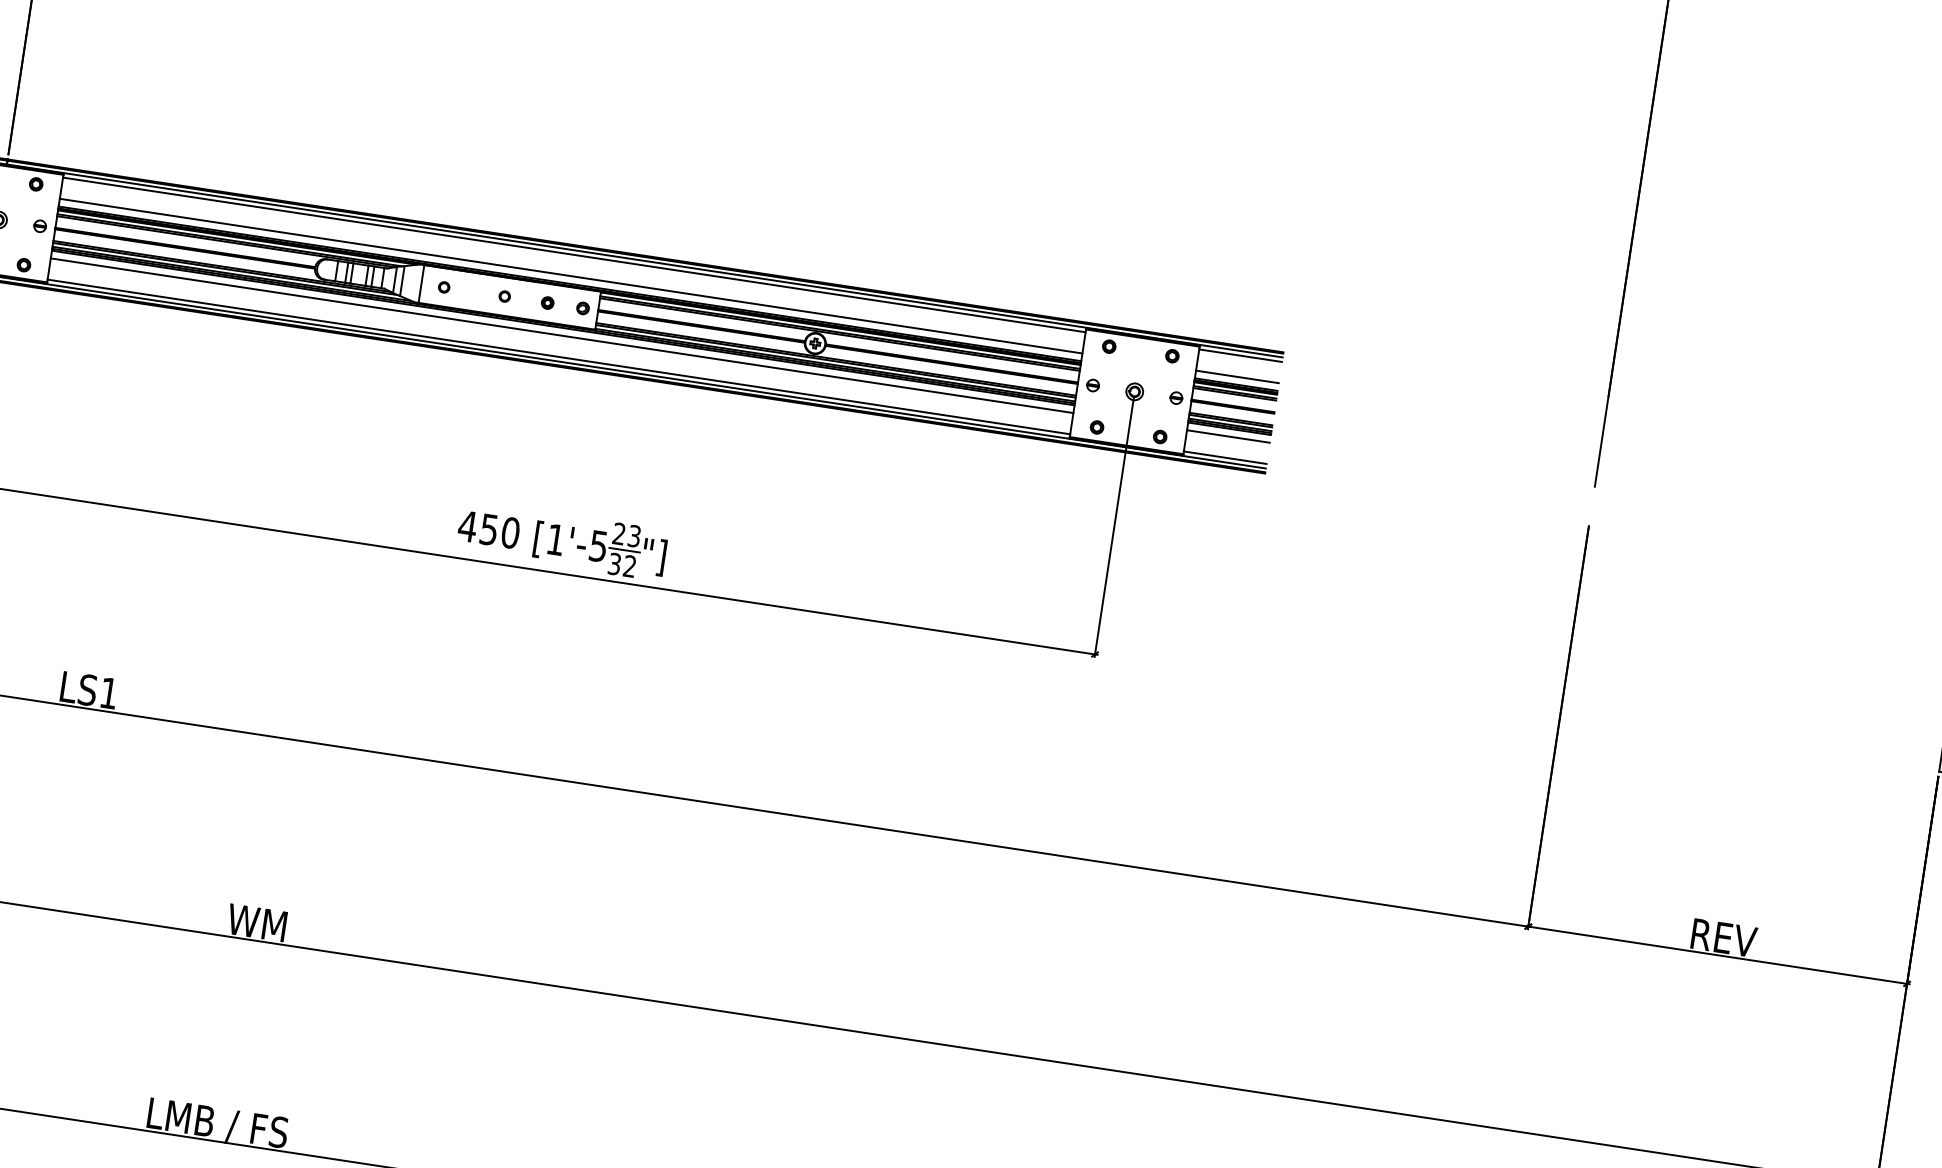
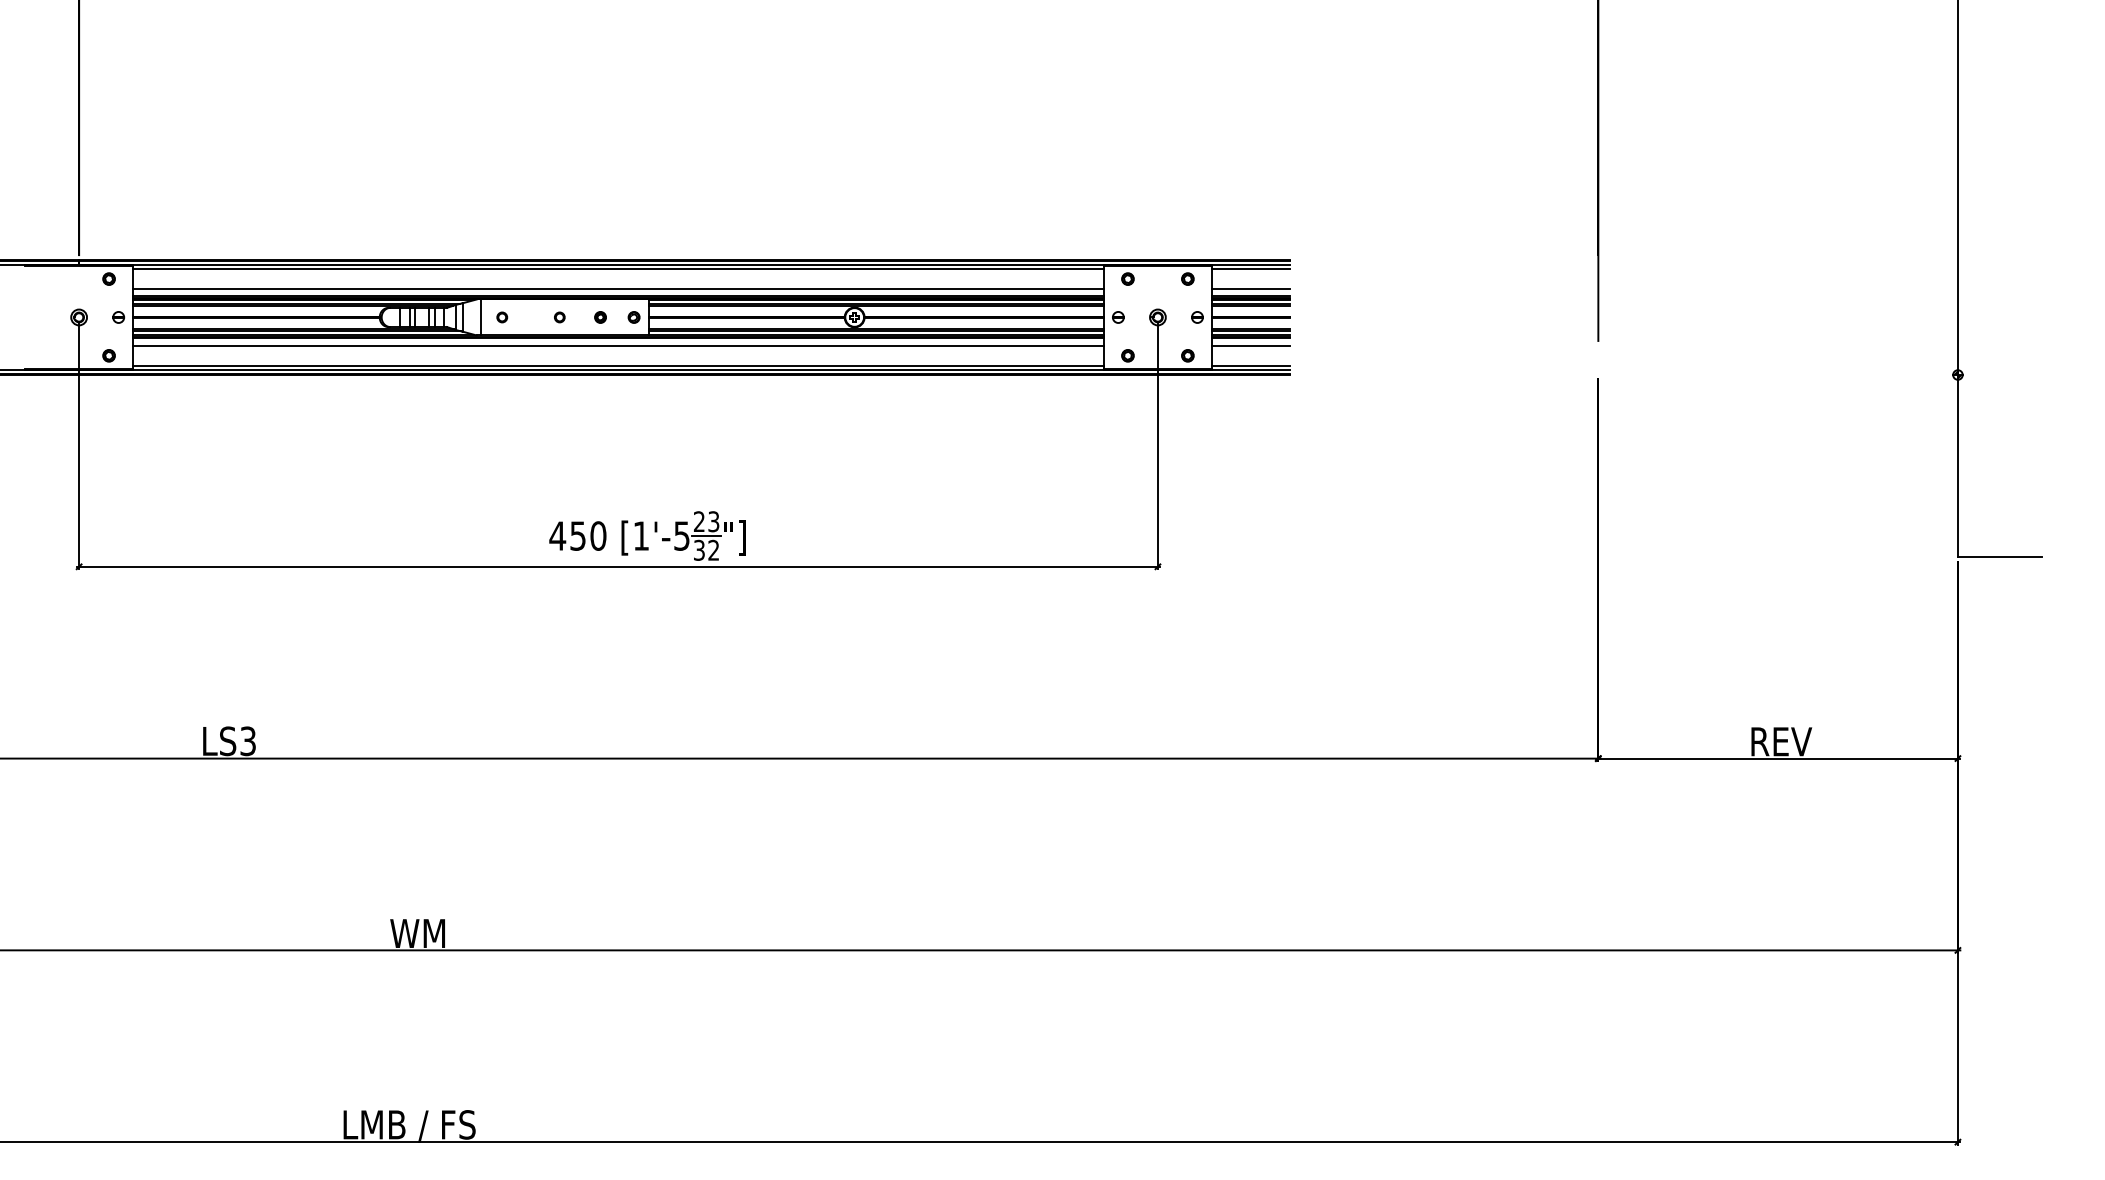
text: (108, 693) -> (247, 741), LS1 -> LS3

